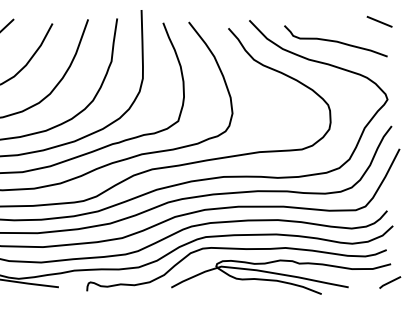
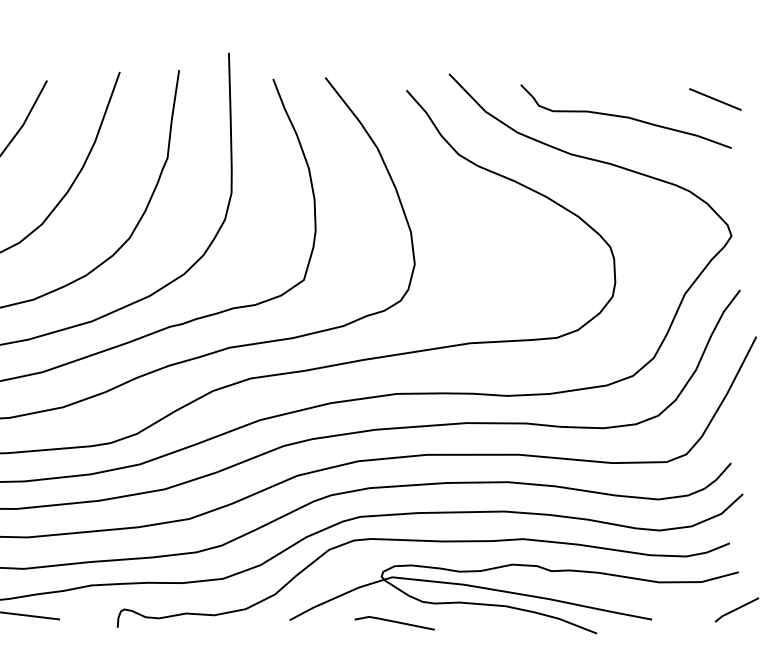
line: (379, 21) -> (715, 98), moved
line: (222, 289) -> (394, 624), added

